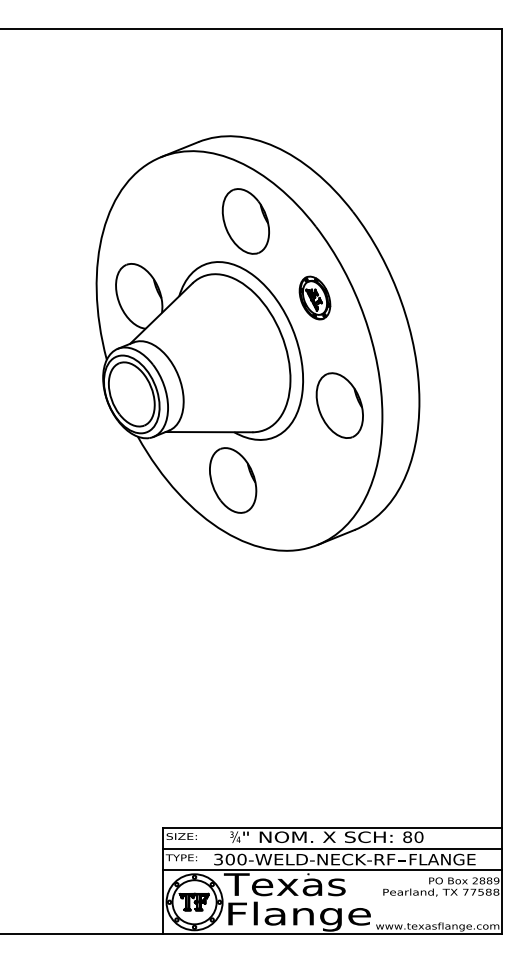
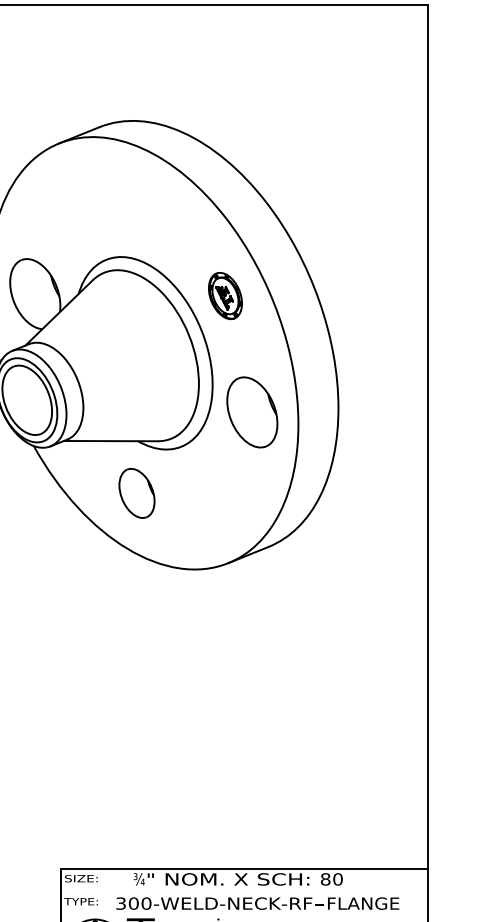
part: (245, 221) -> (150, 213), removed
part: (233, 480) -> (137, 493), size x0.7
line: (332, 849) -> (244, 892), removed
line: (332, 870) -> (244, 915), removed

